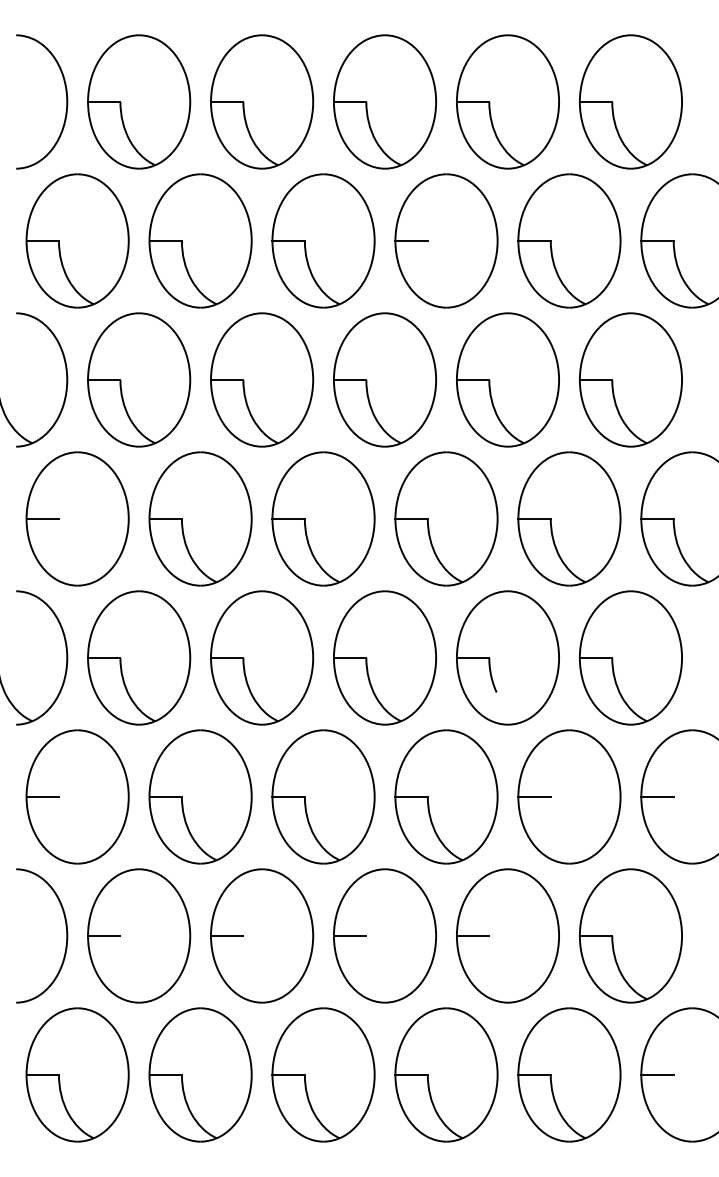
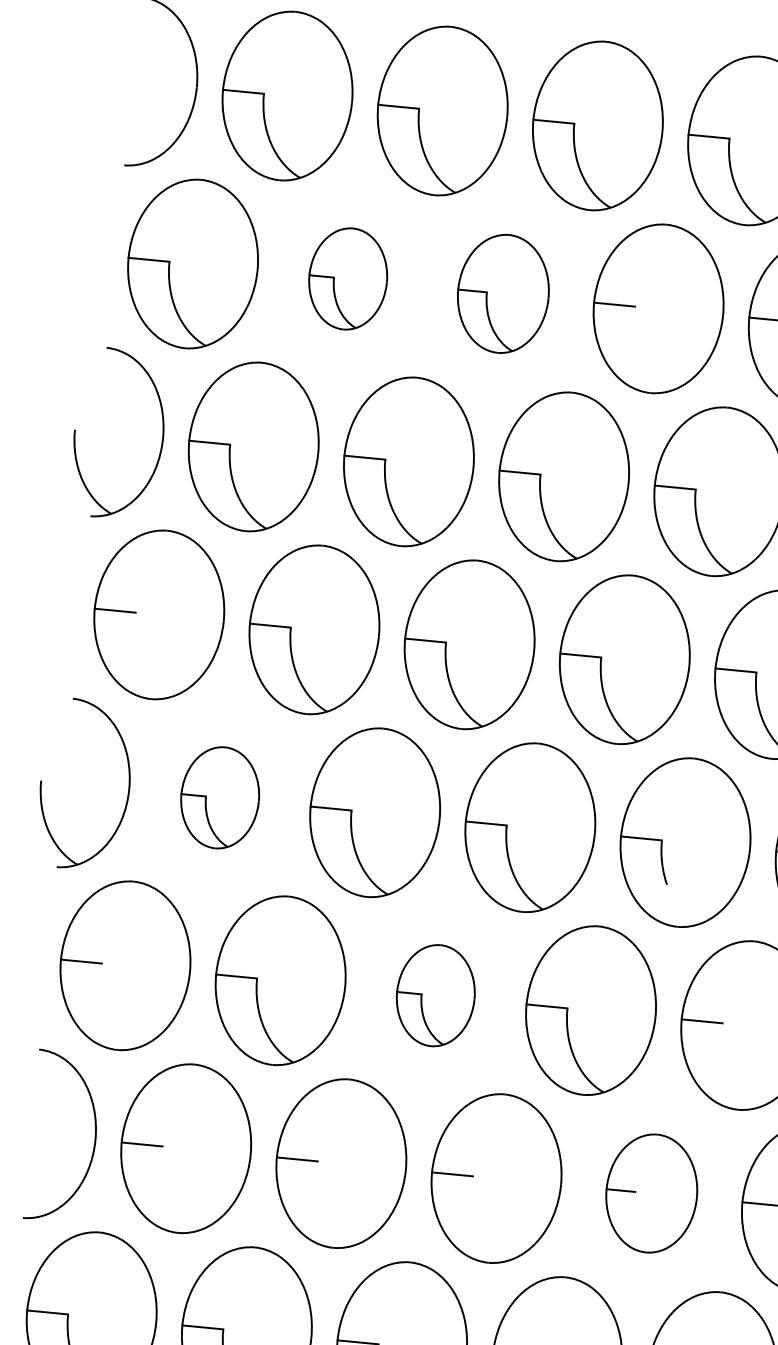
part: (200, 240) -> (348, 278), size x0.6
part: (323, 240) -> (503, 293), size x0.7
part: (139, 657) -> (220, 797), size x0.6
part: (323, 796) -> (435, 995), size x0.6
part: (507, 935) -> (651, 1192), size x0.7

